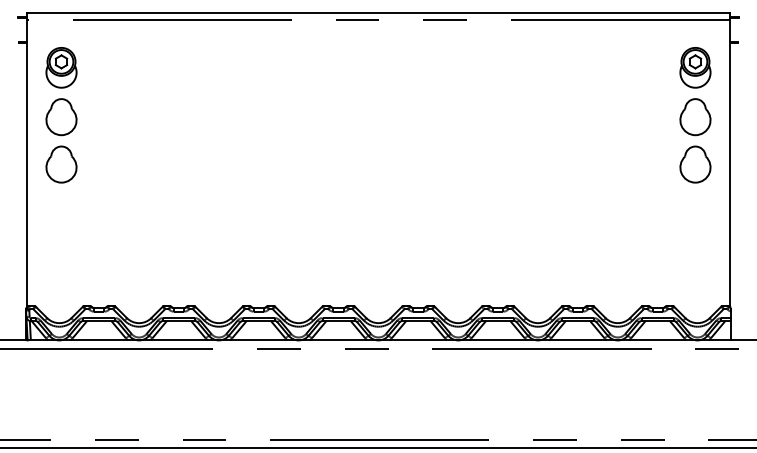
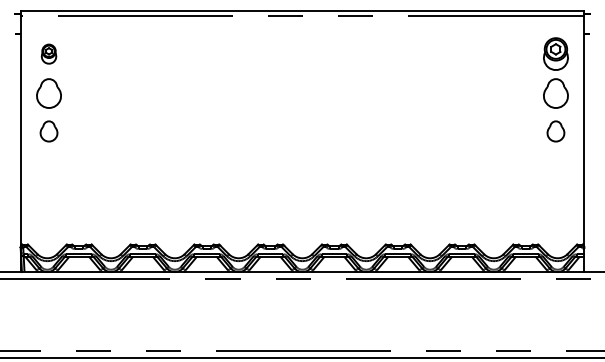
part: (61, 67) -> (49, 53), size x0.6
part: (61, 164) -> (49, 131), size x0.7
part: (695, 164) -> (555, 131), size x0.7

